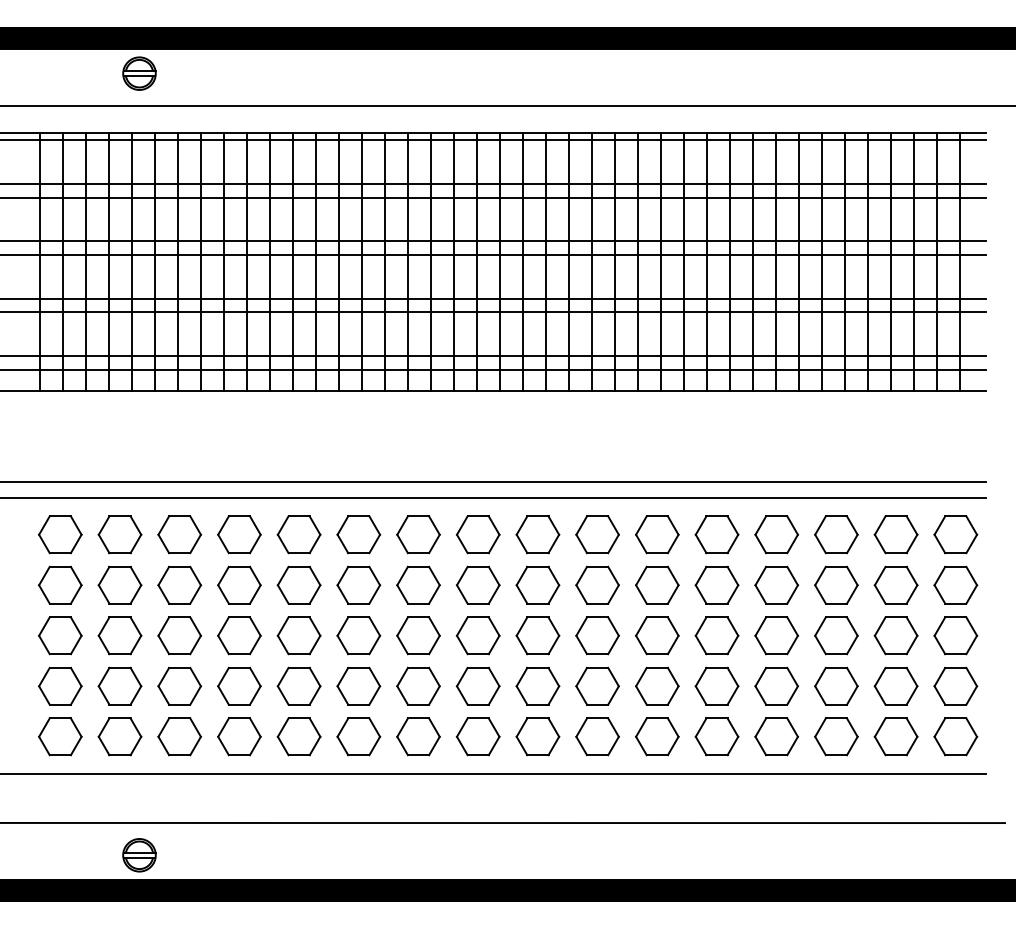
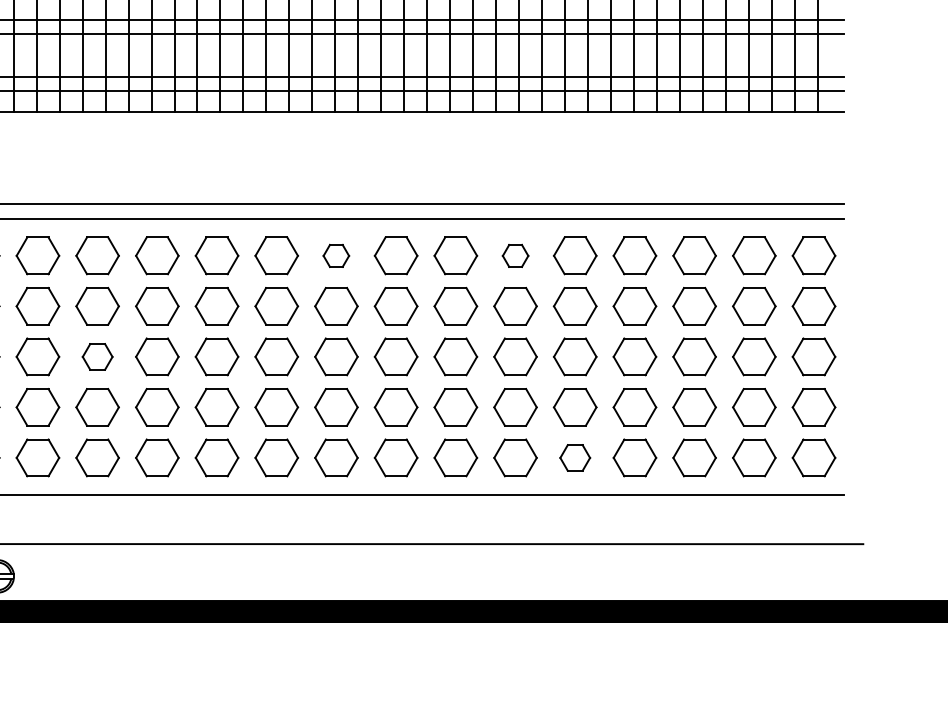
part: (477, 534) -> (335, 255), size x0.6
part: (657, 534) -> (515, 255), size x0.6
part: (239, 635) -> (97, 356), size x0.7
part: (716, 736) -> (574, 457), size x0.7

